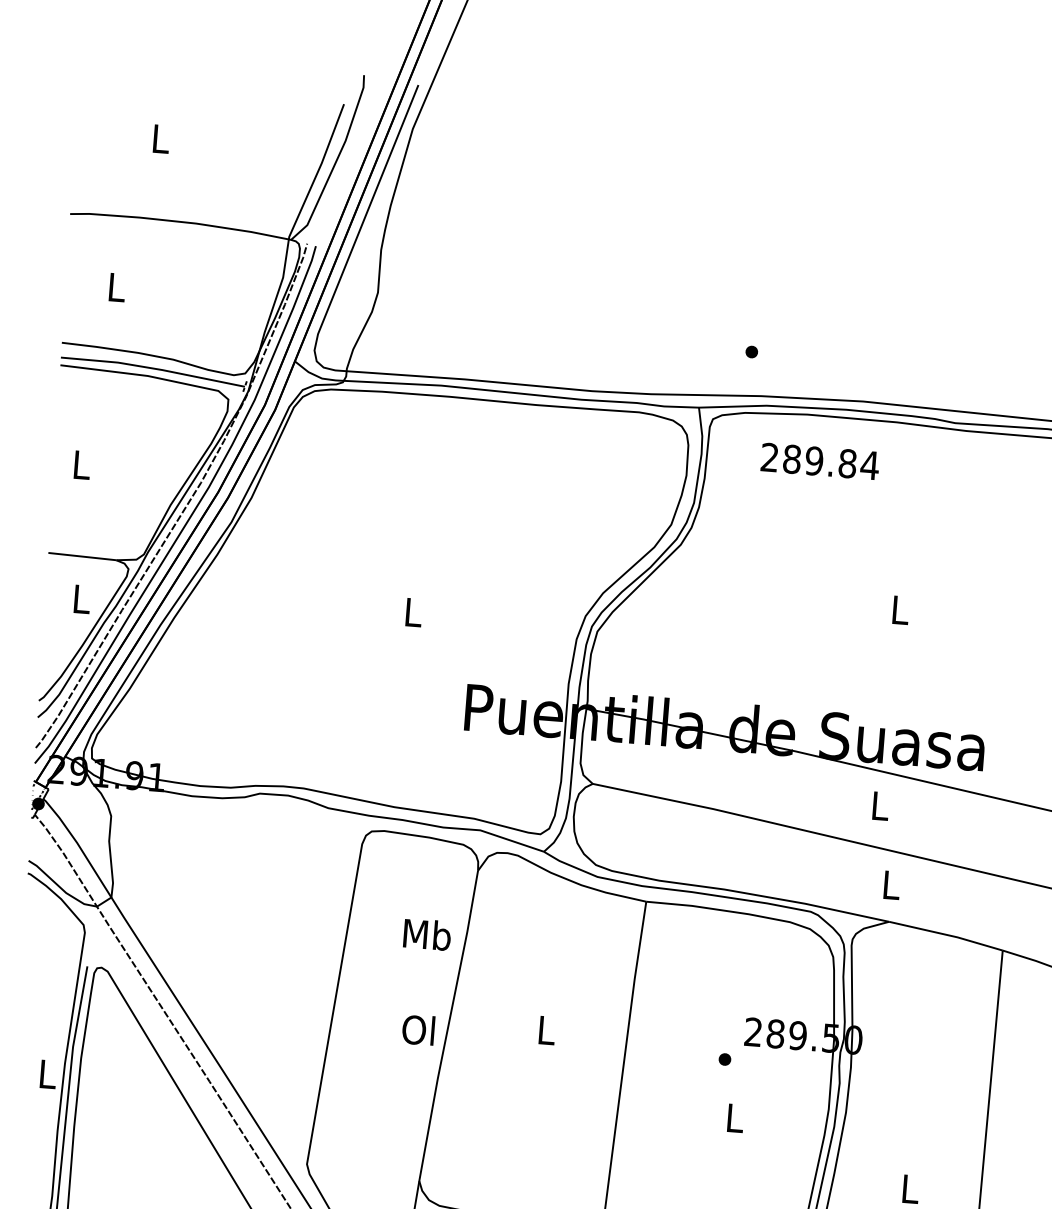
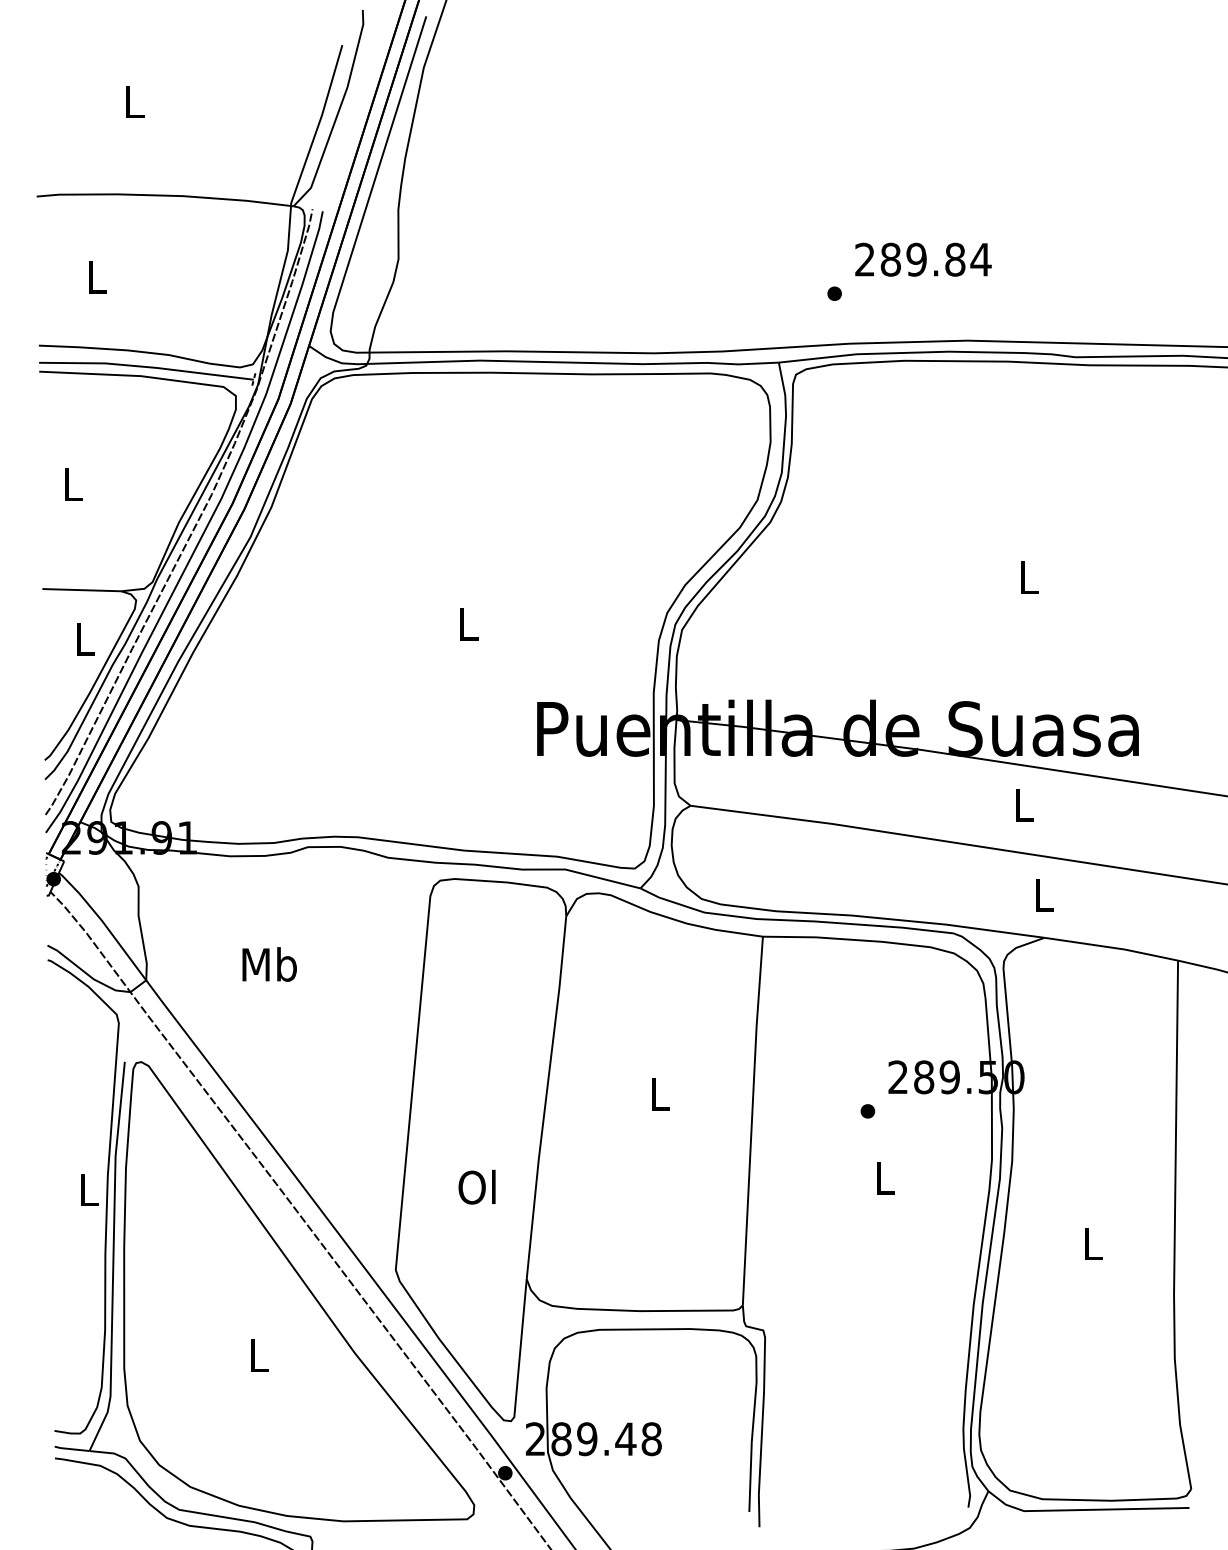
text: (820, 461) -> (923, 259), moved
text: (427, 934) -> (269, 964), moved
text: (418, 1029) -> (476, 1186), moved

